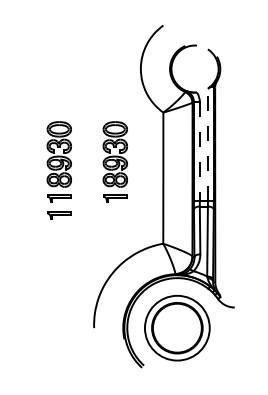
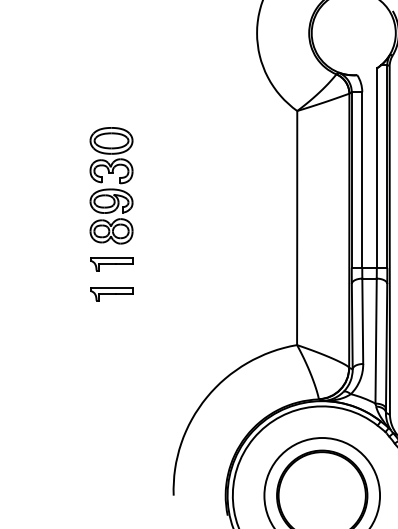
line: (207, 144) -> (376, 167), dashed -> solid
line: (199, 151) -> (361, 180), dashed -> solid
part: (114, 161) -> (209, 198), removed

